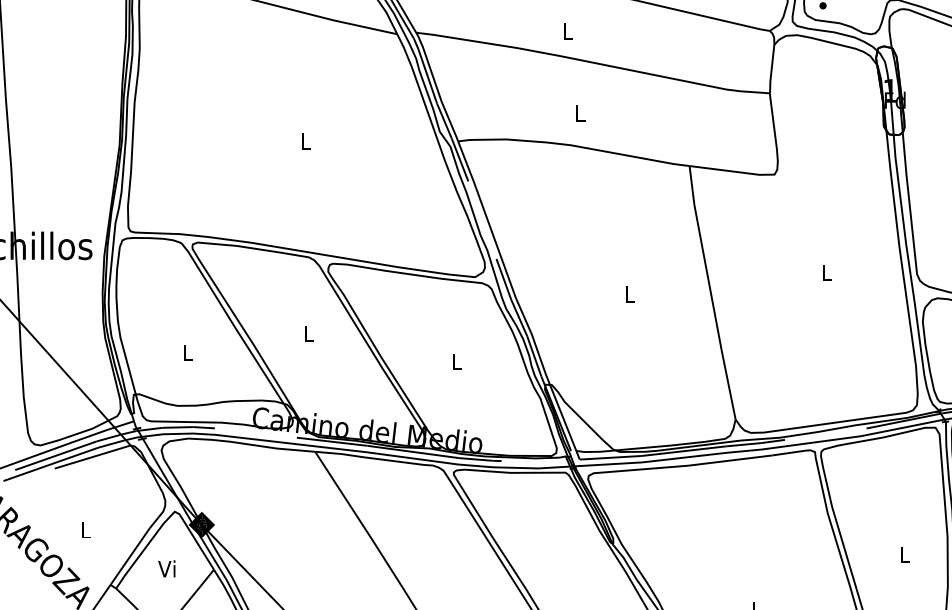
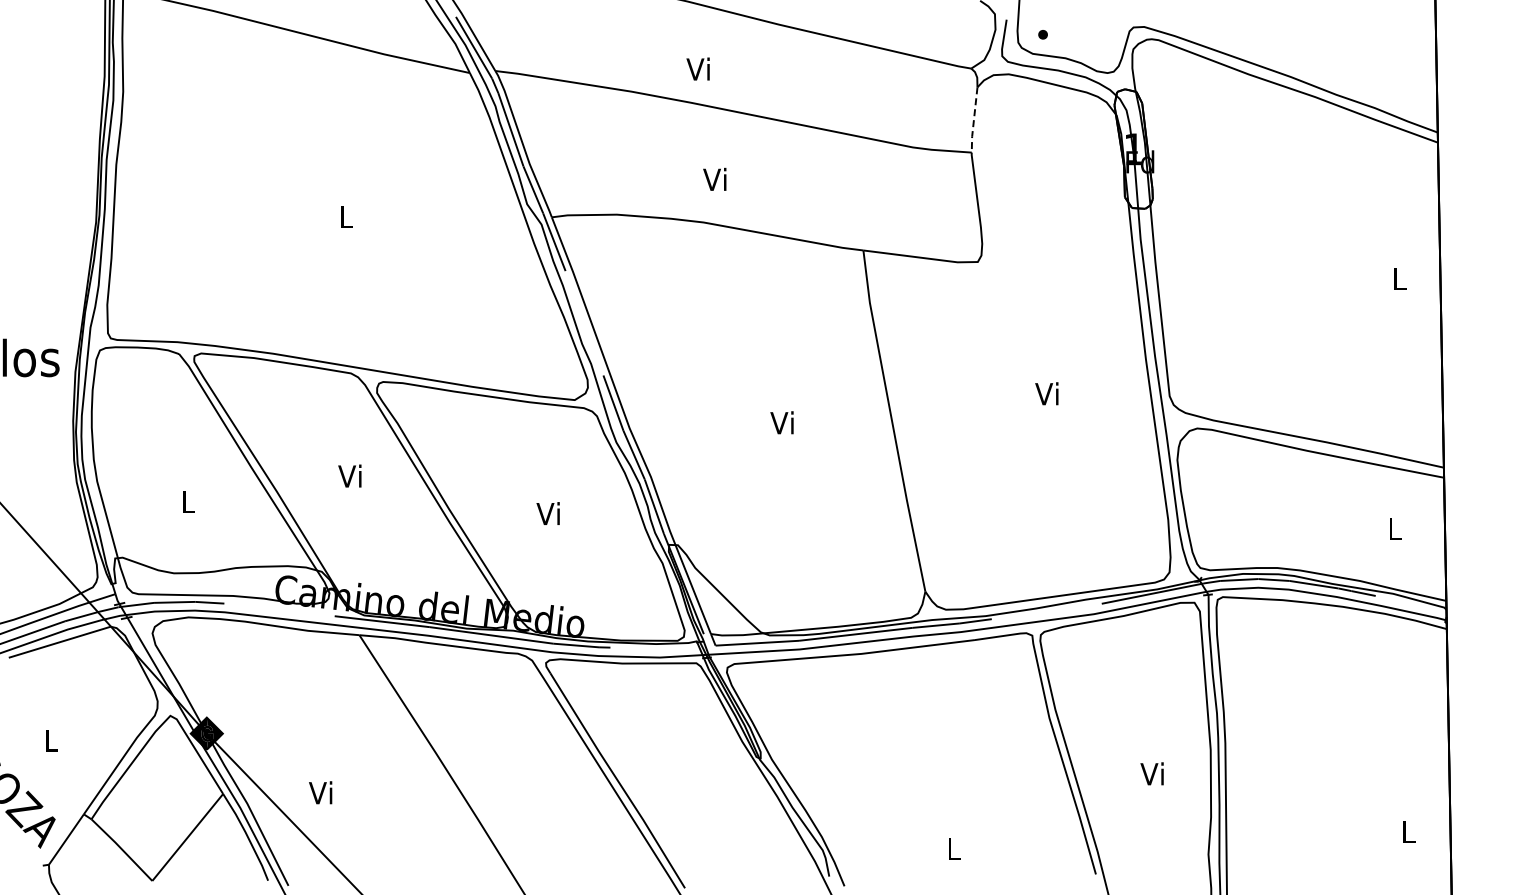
text: (566, 30) -> (697, 68), L -> Vi
line: (771, 69) -> (973, 120), solid -> dashed
text: (578, 112) -> (714, 178), L -> Vi
text: (825, 272) -> (1046, 393), L -> Vi
text: (628, 293) -> (781, 422), L -> Vi
text: (307, 333) -> (349, 475), L -> Vi
text: (454, 361) -> (547, 513), L -> Vi
text: (903, 554) -> (1151, 773), L -> Vi
text: (166, 568) -> (320, 792), moved

